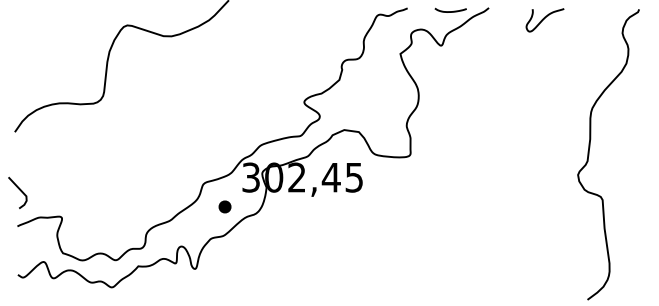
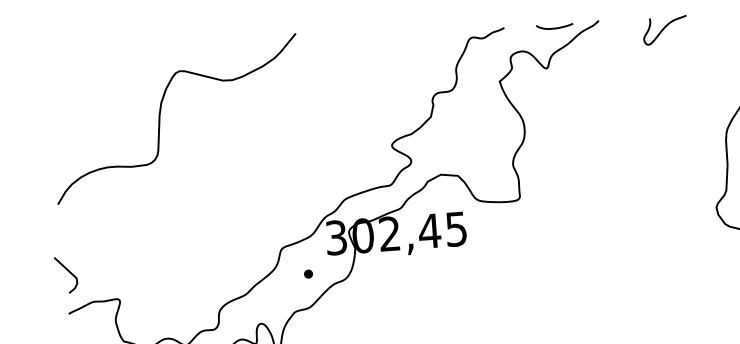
part: (224, 206) -> (307, 273), size x0.6

